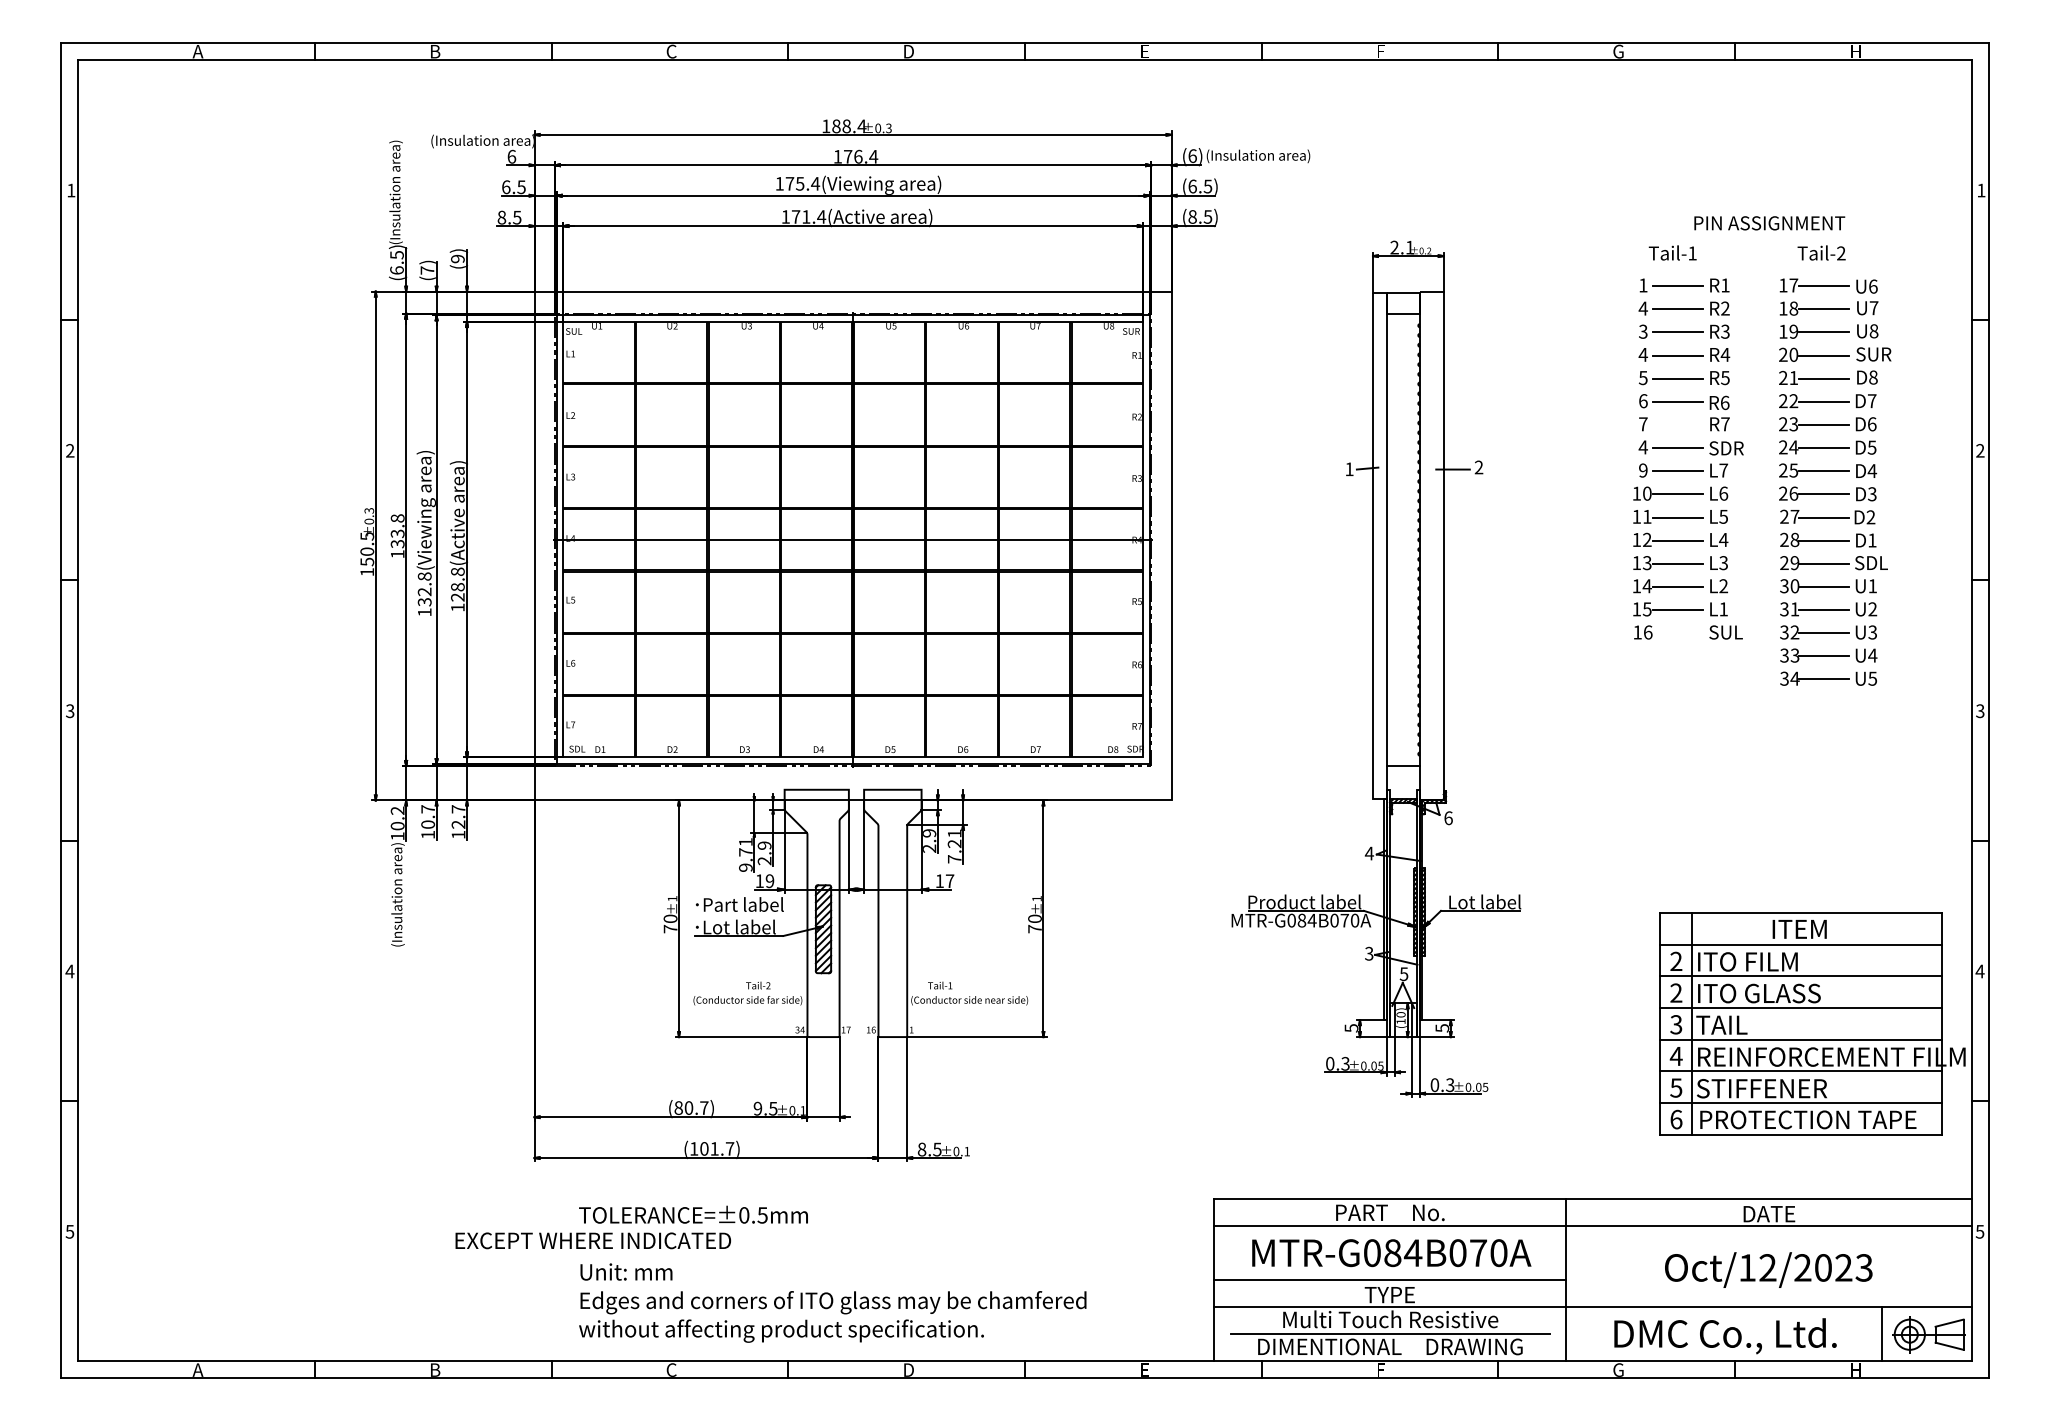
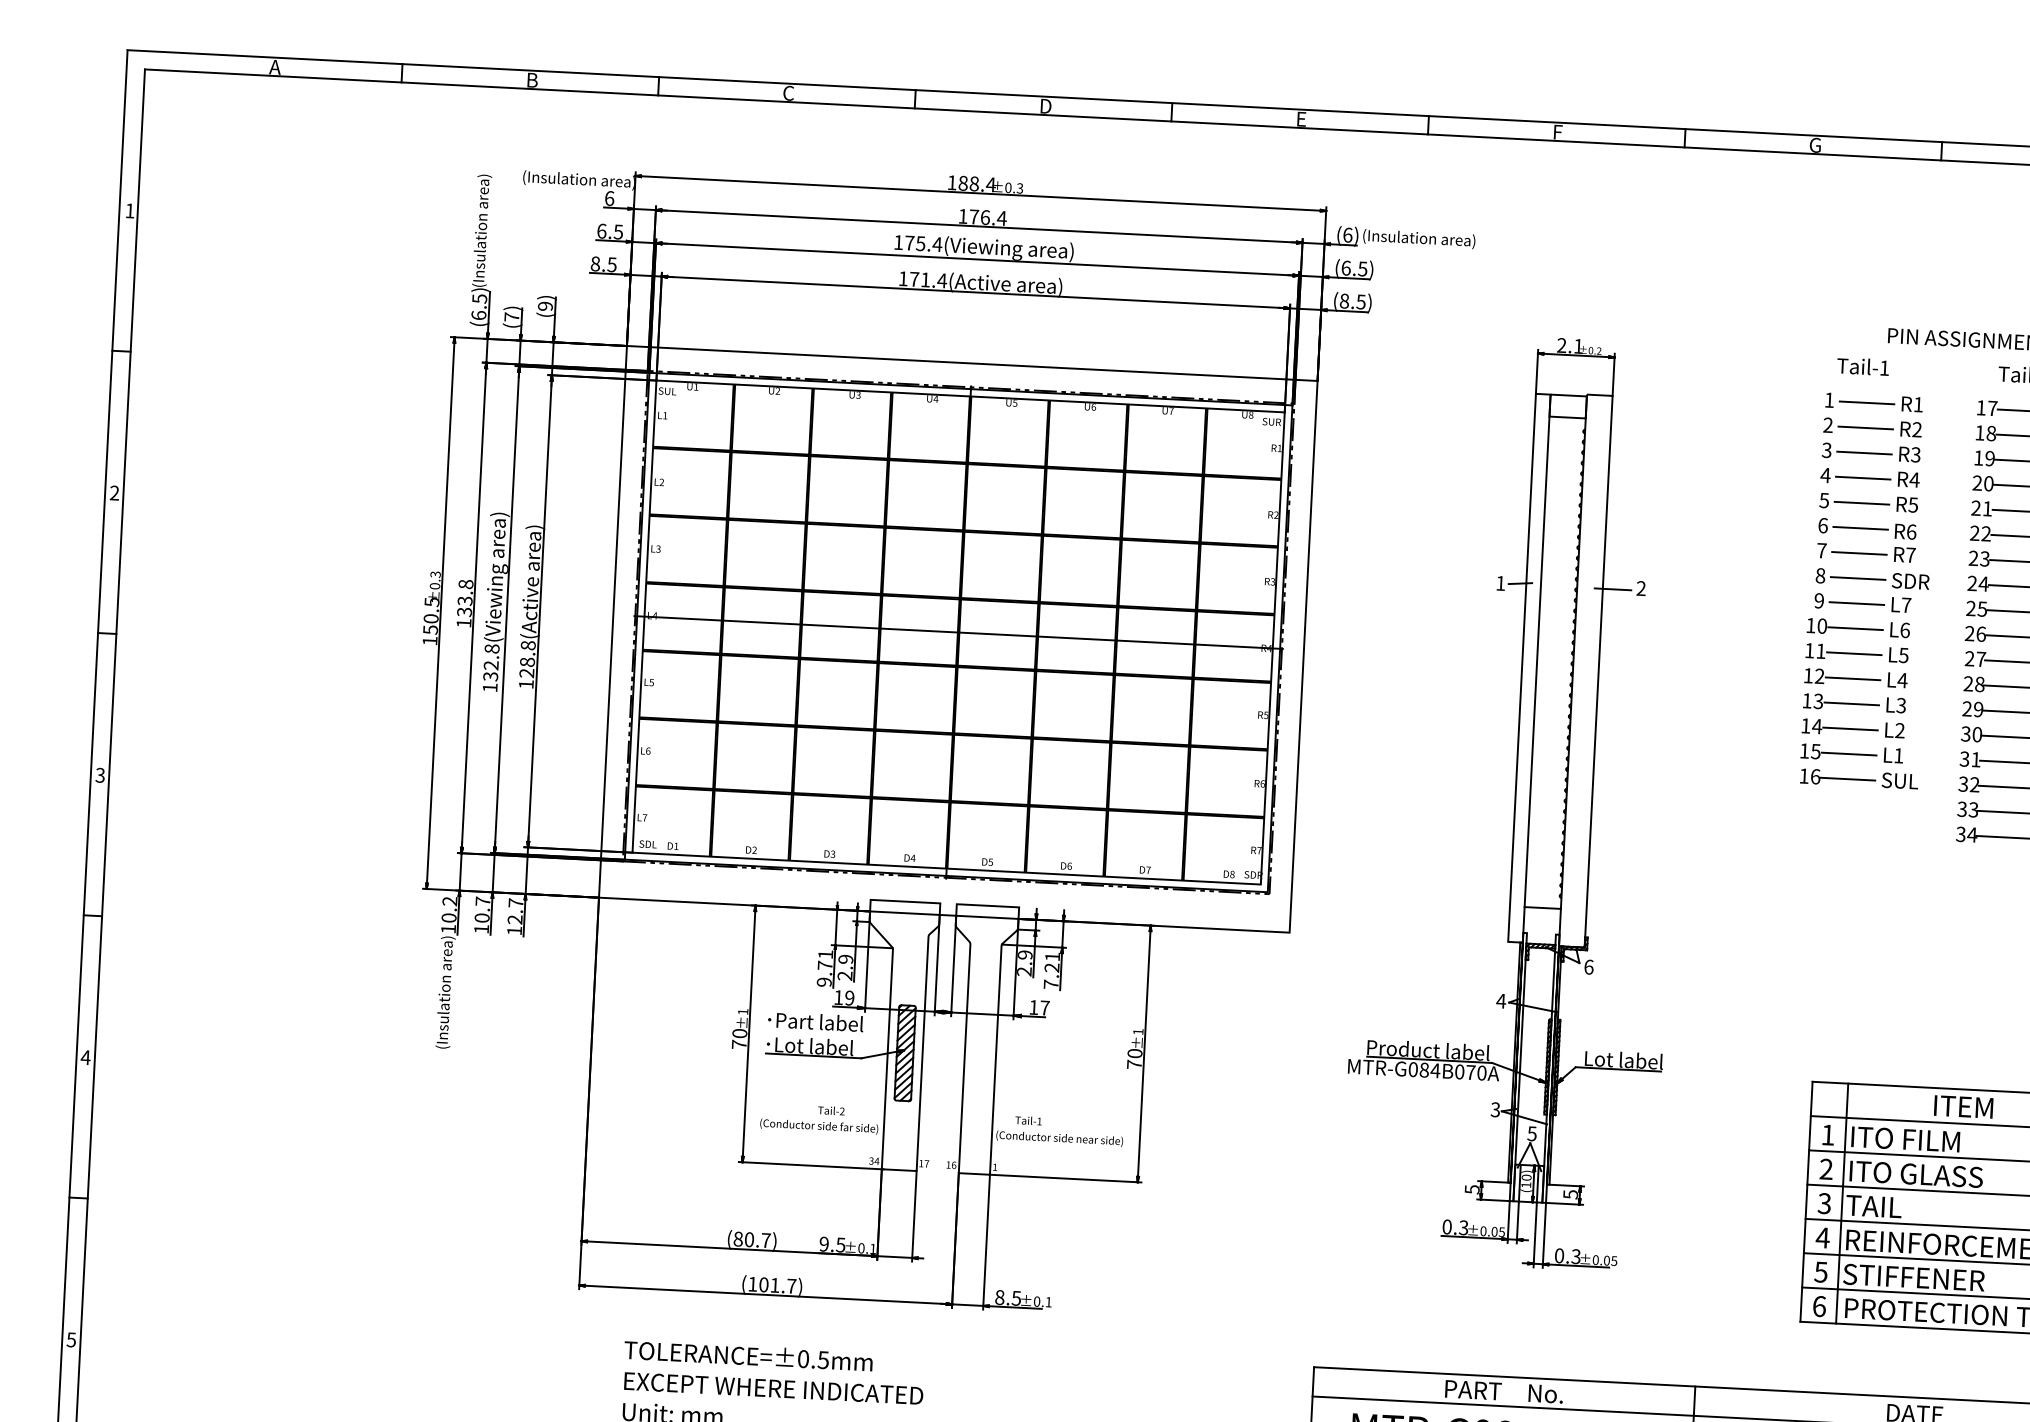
text: (1642, 308) -> (1827, 425), 4 -> 2
line: (1677, 425) -> (1858, 553), added
text: (1642, 447) -> (1819, 575), 4 -> 8
line: (1677, 633) -> (1847, 779), added
text: (1676, 960) -> (1828, 1133), 2 -> 1
text: (593, 1240) -> (774, 1388), moved

